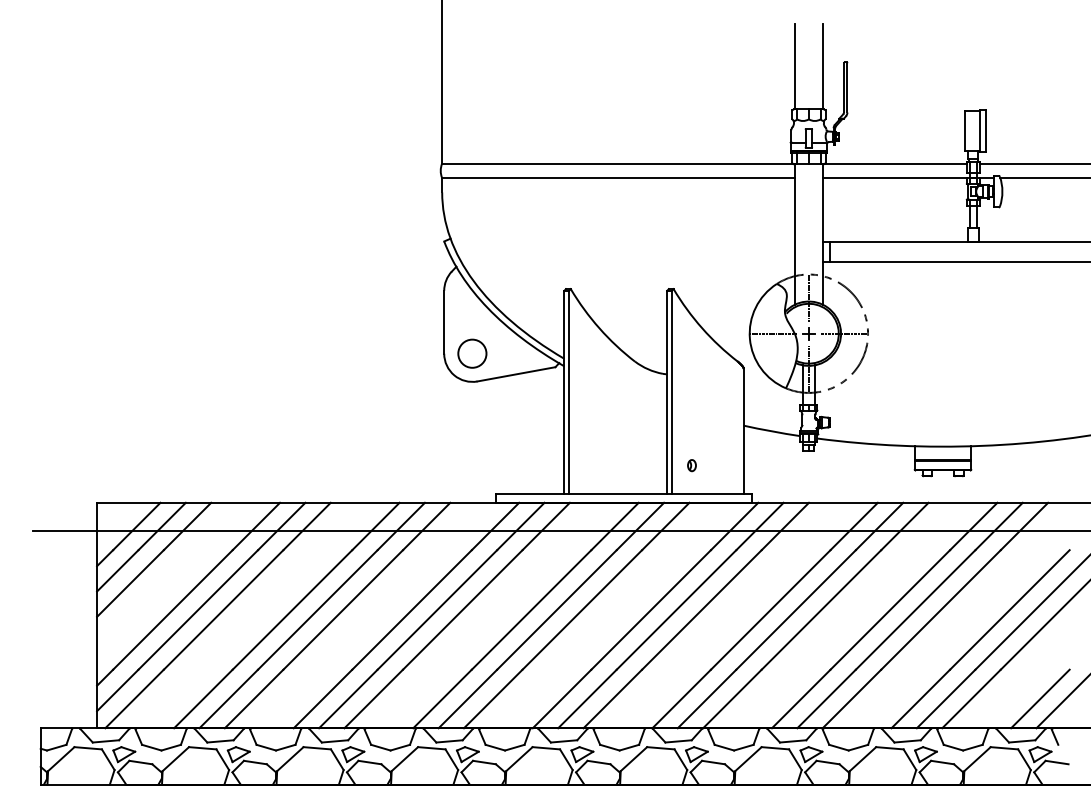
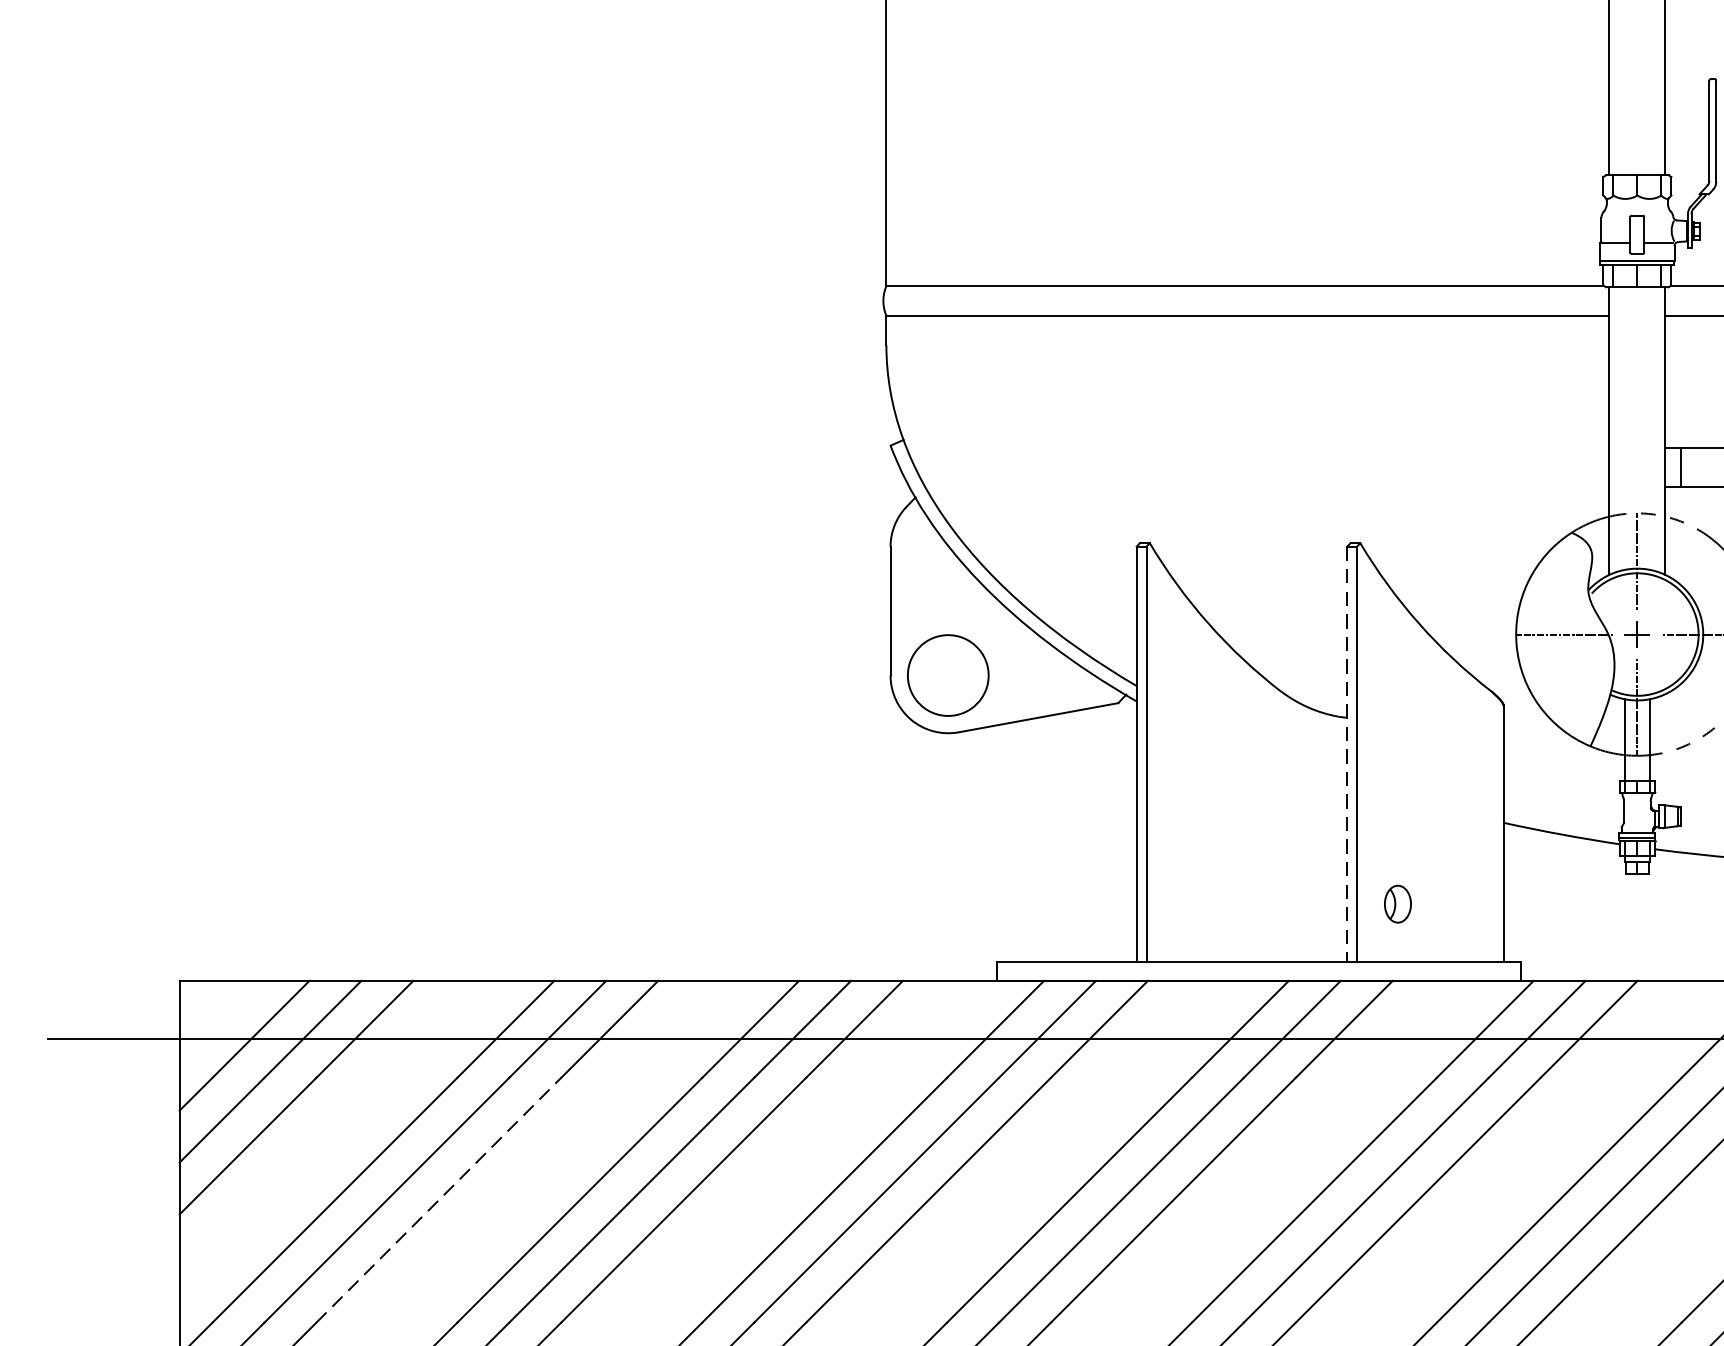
circle: (472, 353) -> (948, 675), size x1.4
line: (667, 392) -> (1347, 754), solid -> dashed
part: (691, 465) -> (1396, 904), size x1.6
line: (223, 609) -> (438, 1199), solid -> dashed

